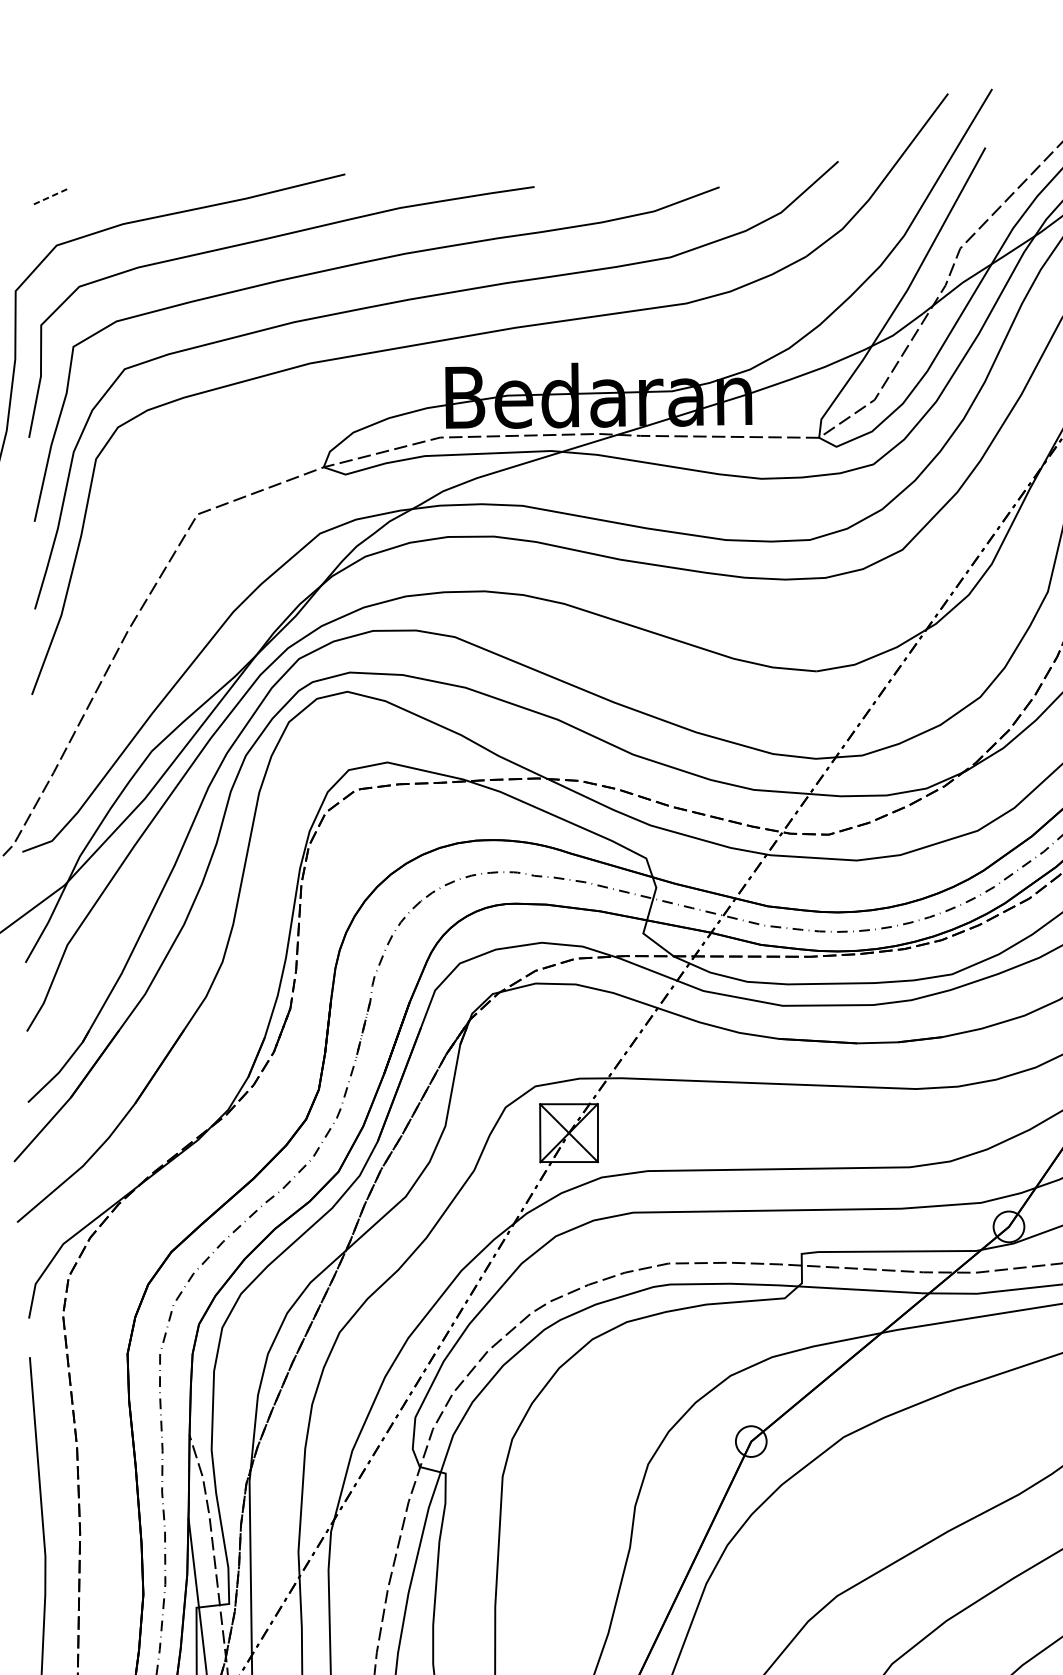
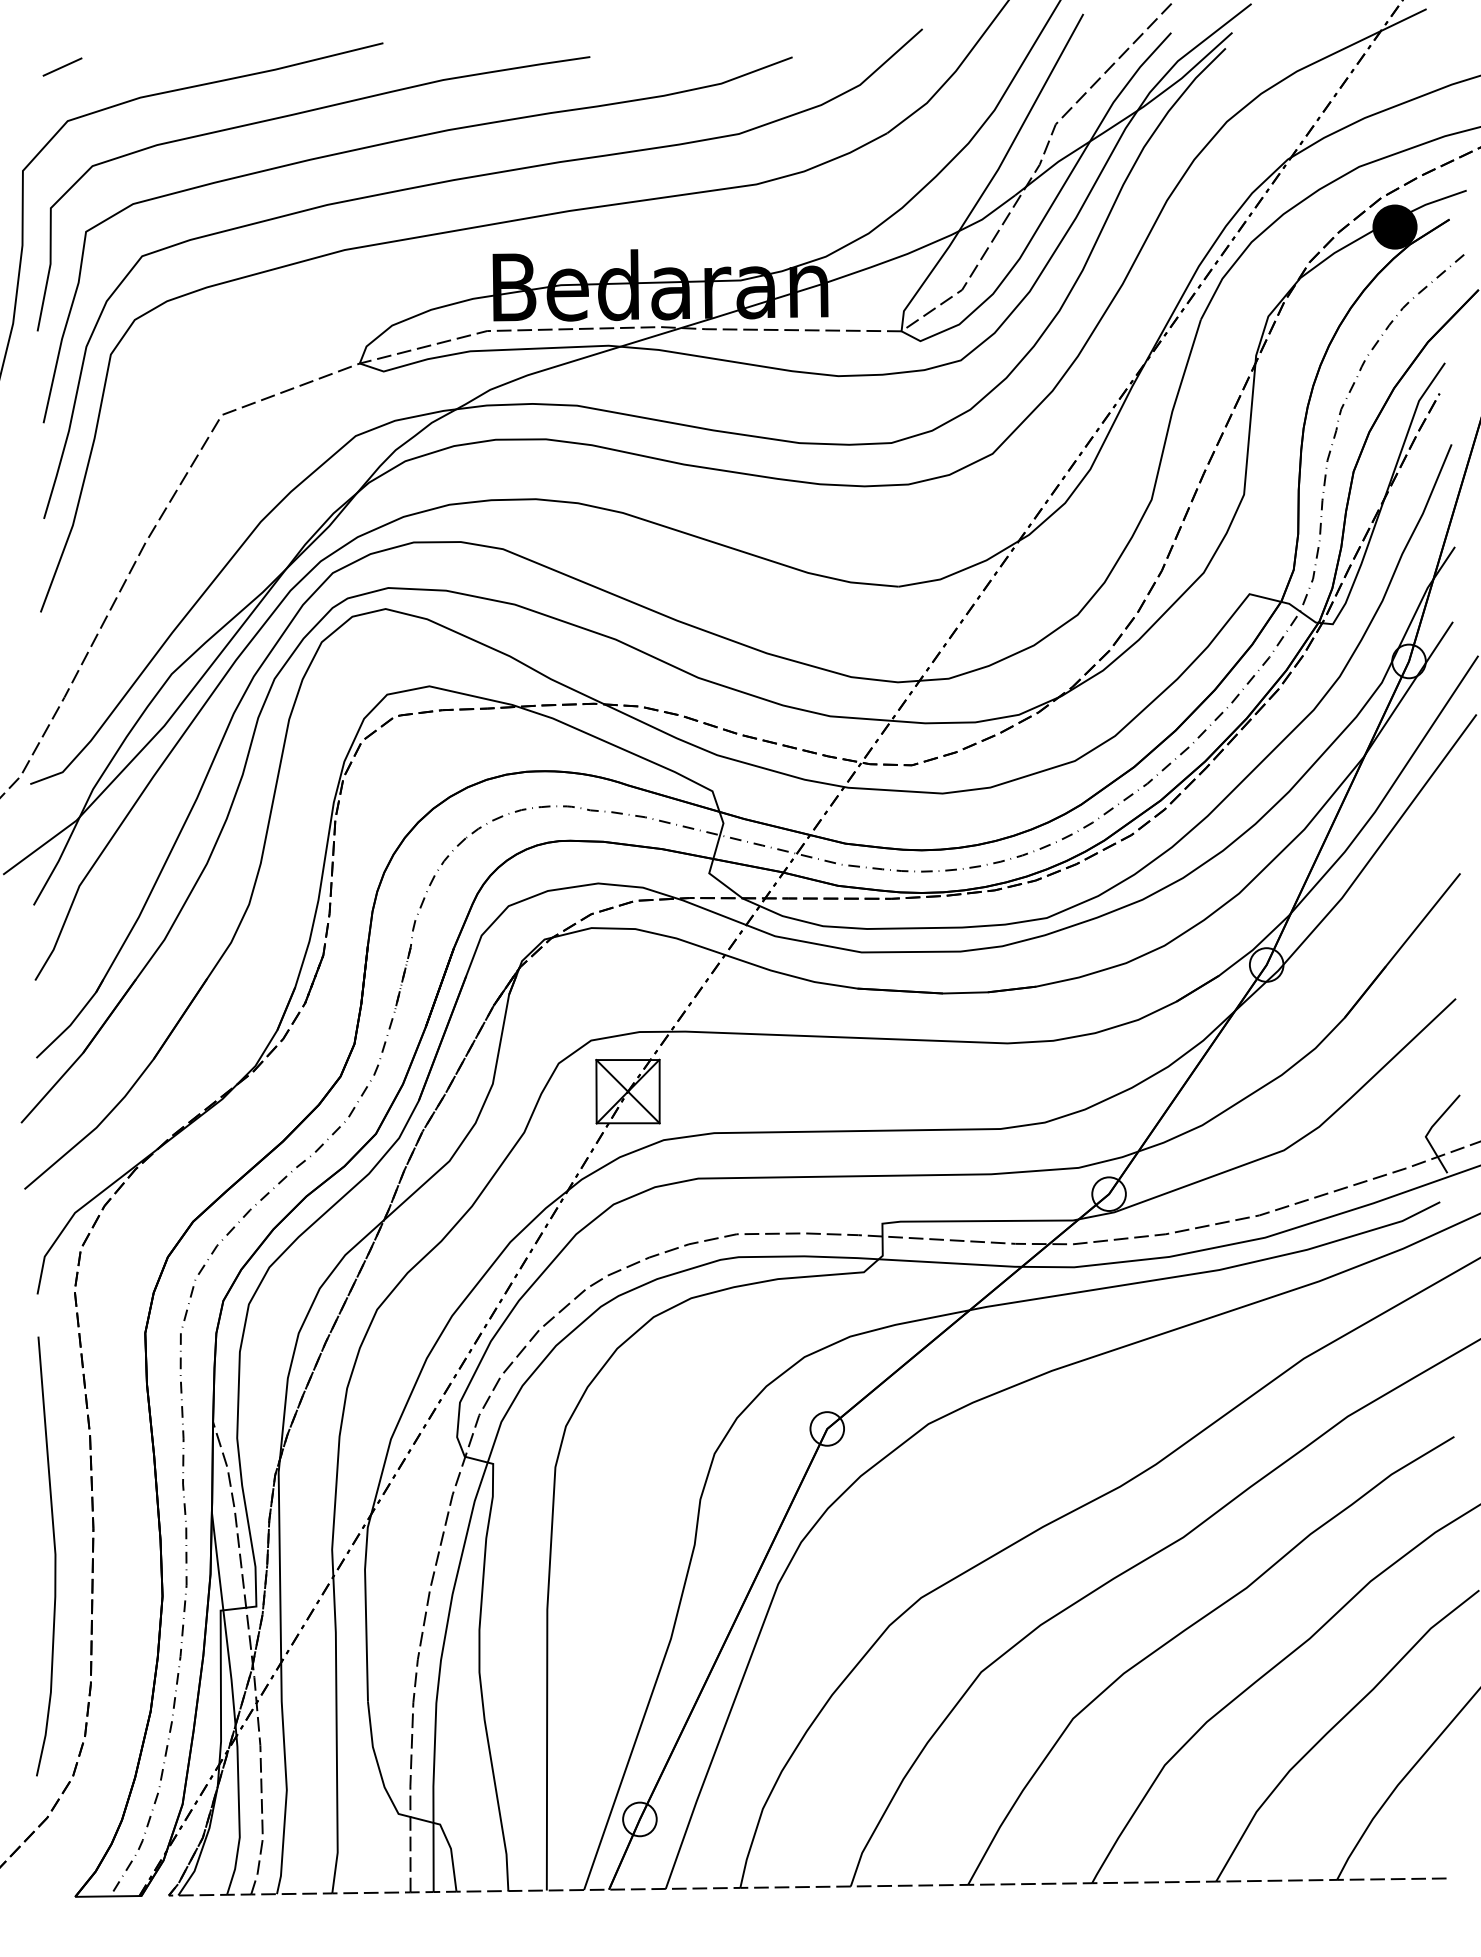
line: (51, 196) -> (62, 67), dashed -> solid

